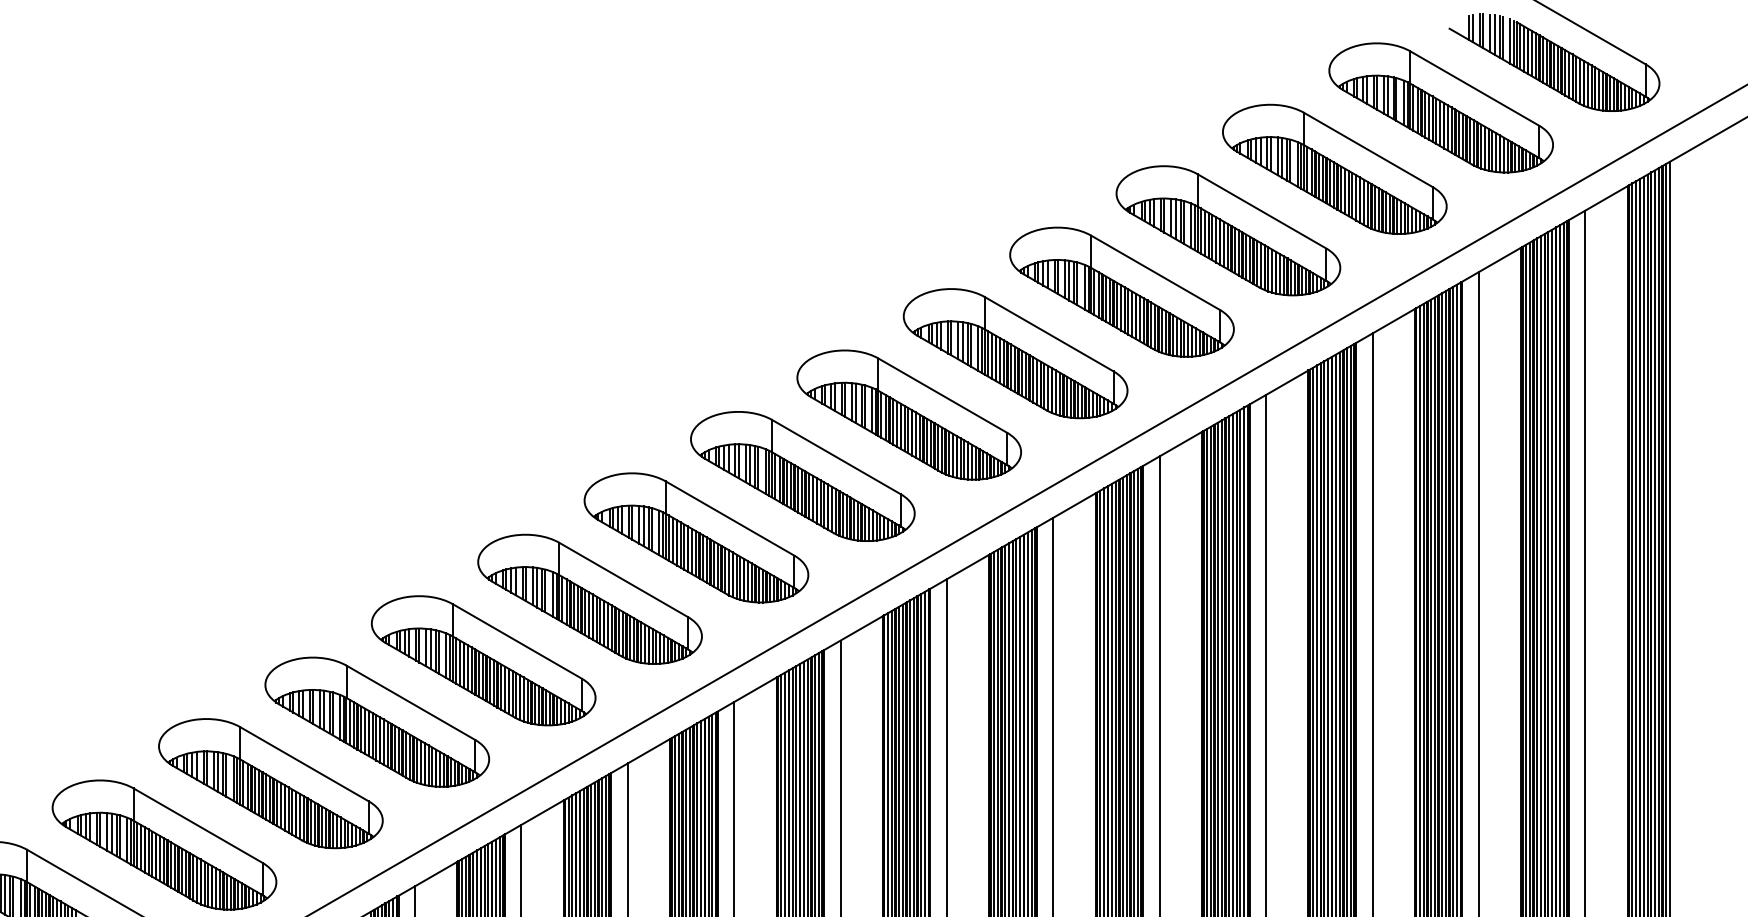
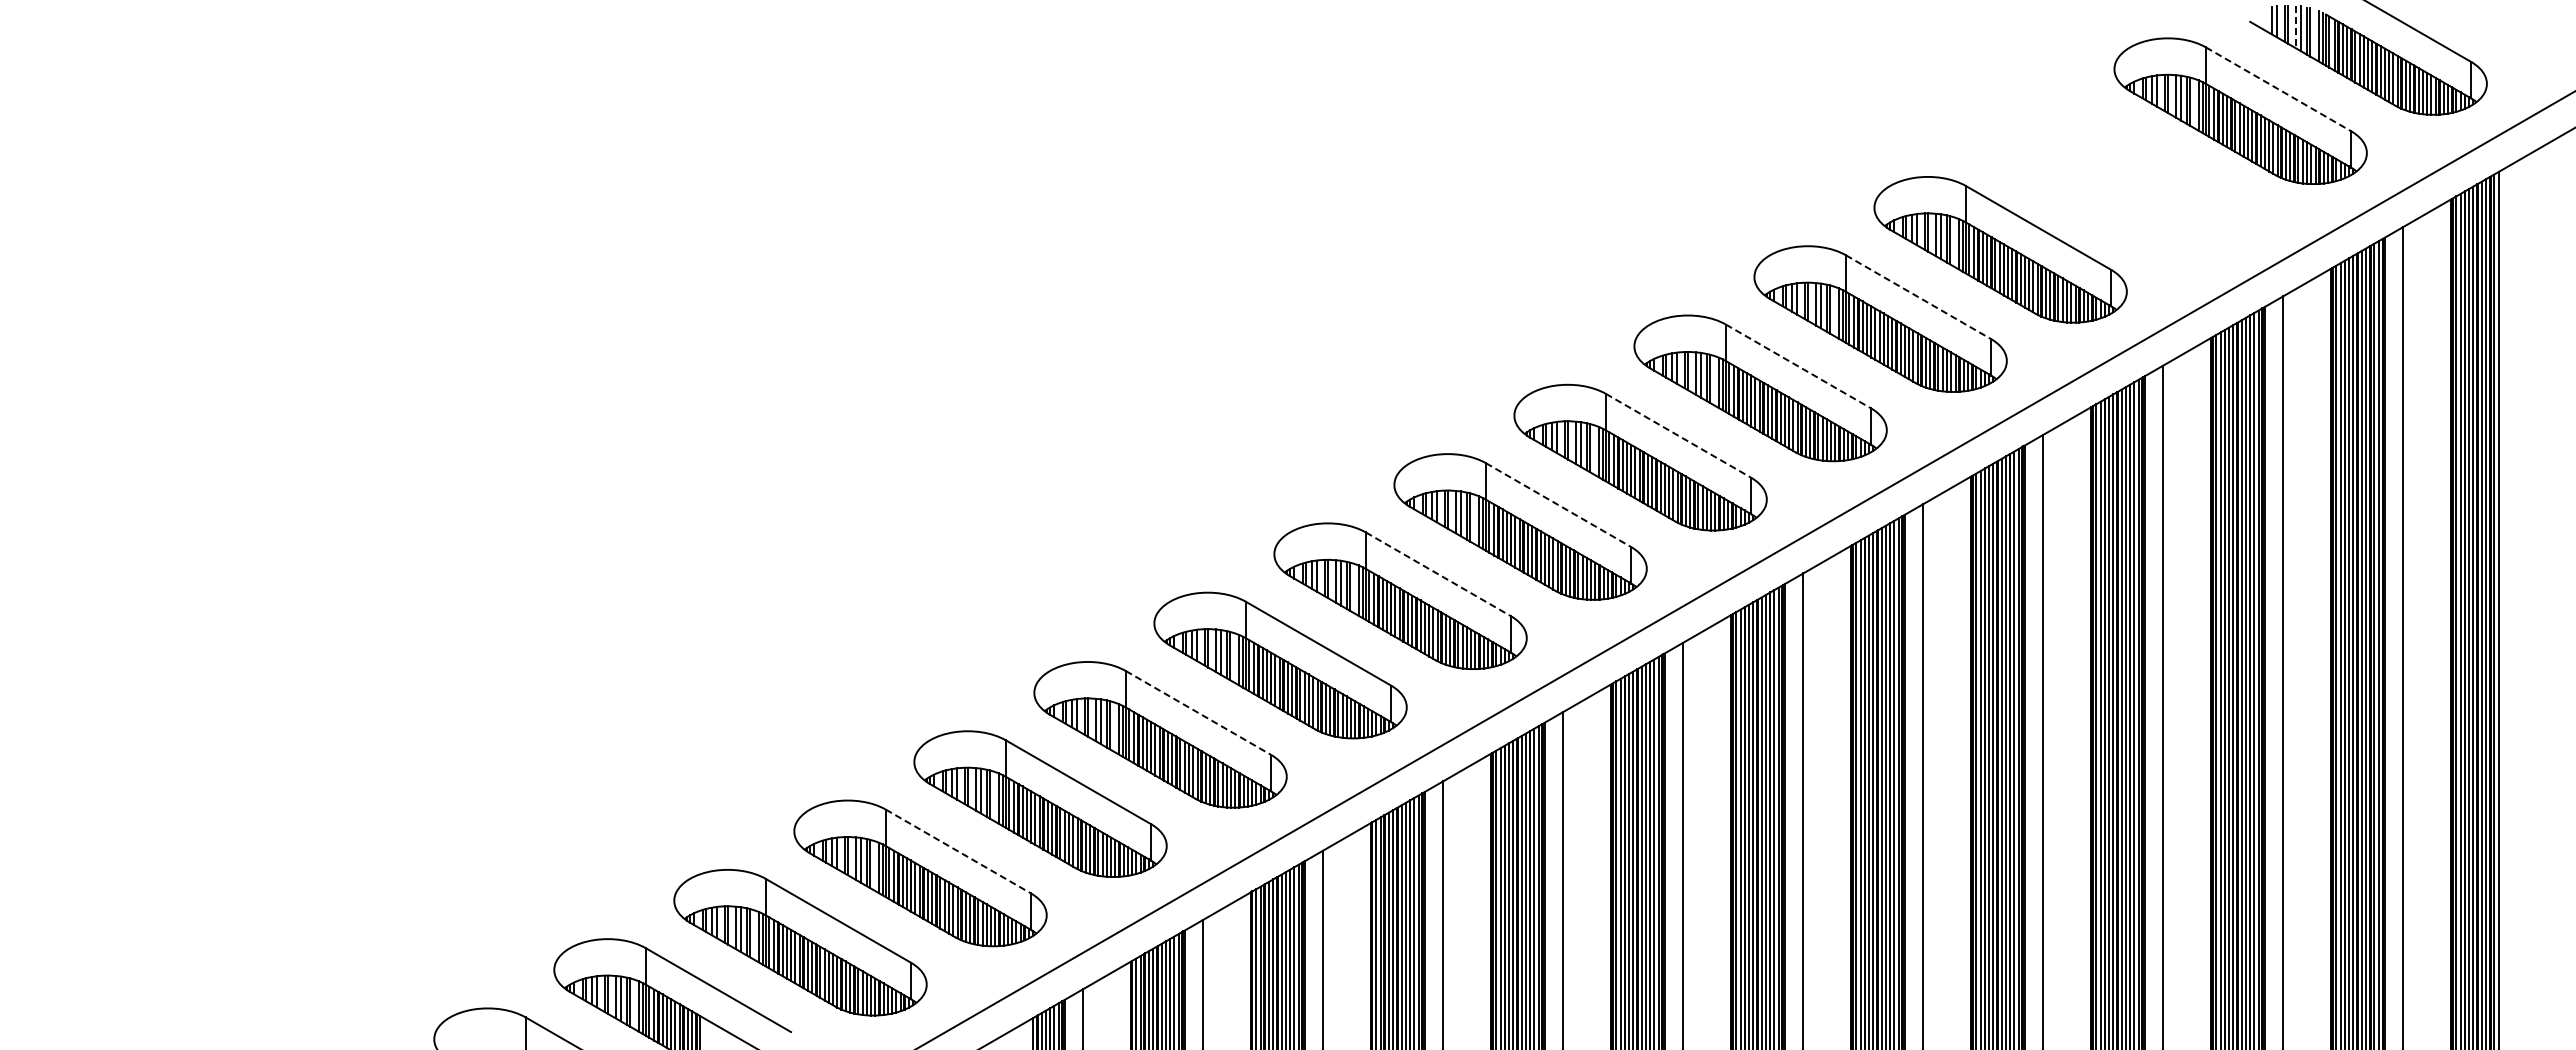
line: (1490, 33) -> (2296, 27), solid -> dashed
line: (1474, 88) -> (2278, 89), solid -> dashed
part: (1334, 169) -> (2120, 180), removed
line: (1155, 273) -> (1918, 297), solid -> dashed
line: (1049, 334) -> (1798, 366), solid -> dashed
line: (942, 395) -> (1678, 435), solid -> dashed
line: (836, 457) -> (1558, 505), solid -> dashed
line: (730, 518) -> (1438, 574), solid -> dashed
line: (517, 640) -> (1198, 712), solid -> dashed
line: (304, 764) -> (958, 851), solid -> dashed

